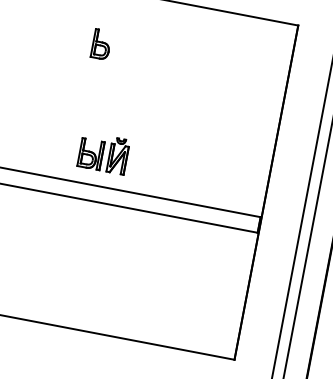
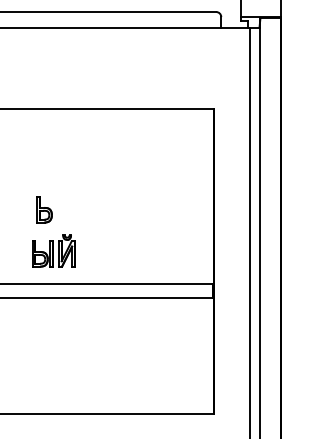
part: (101, 44) -> (44, 209), moved
part: (103, 152) -> (53, 250), moved

